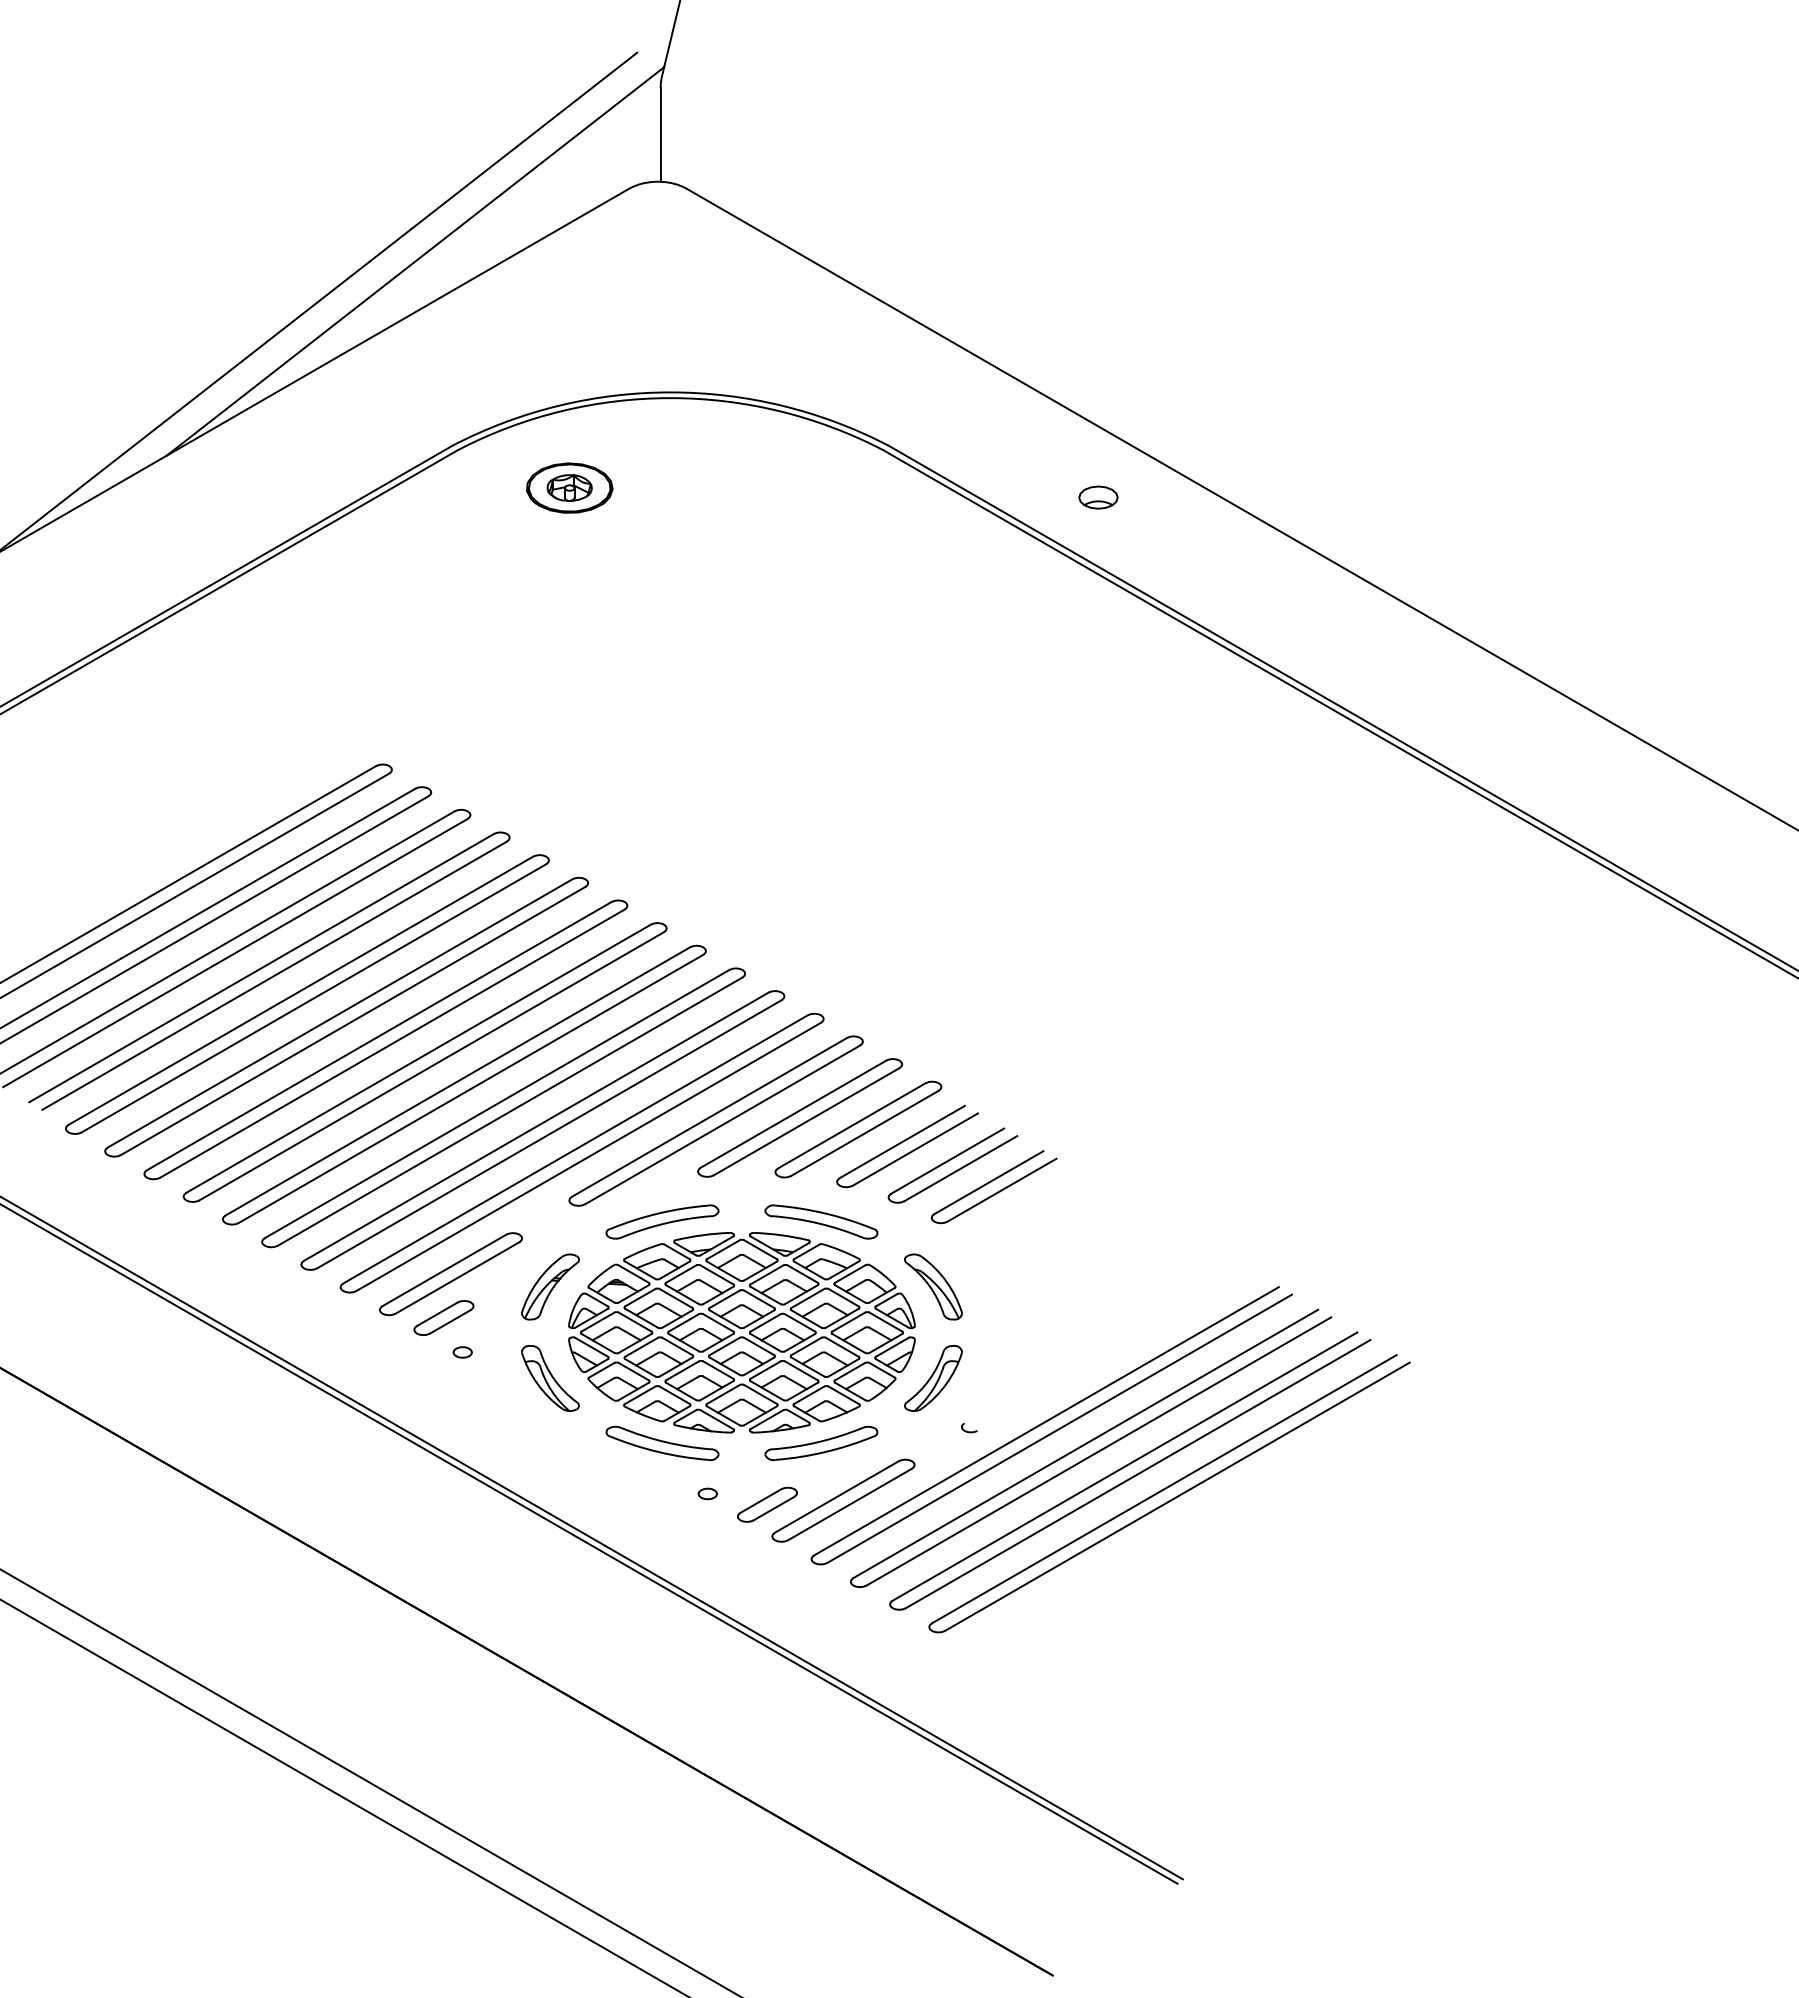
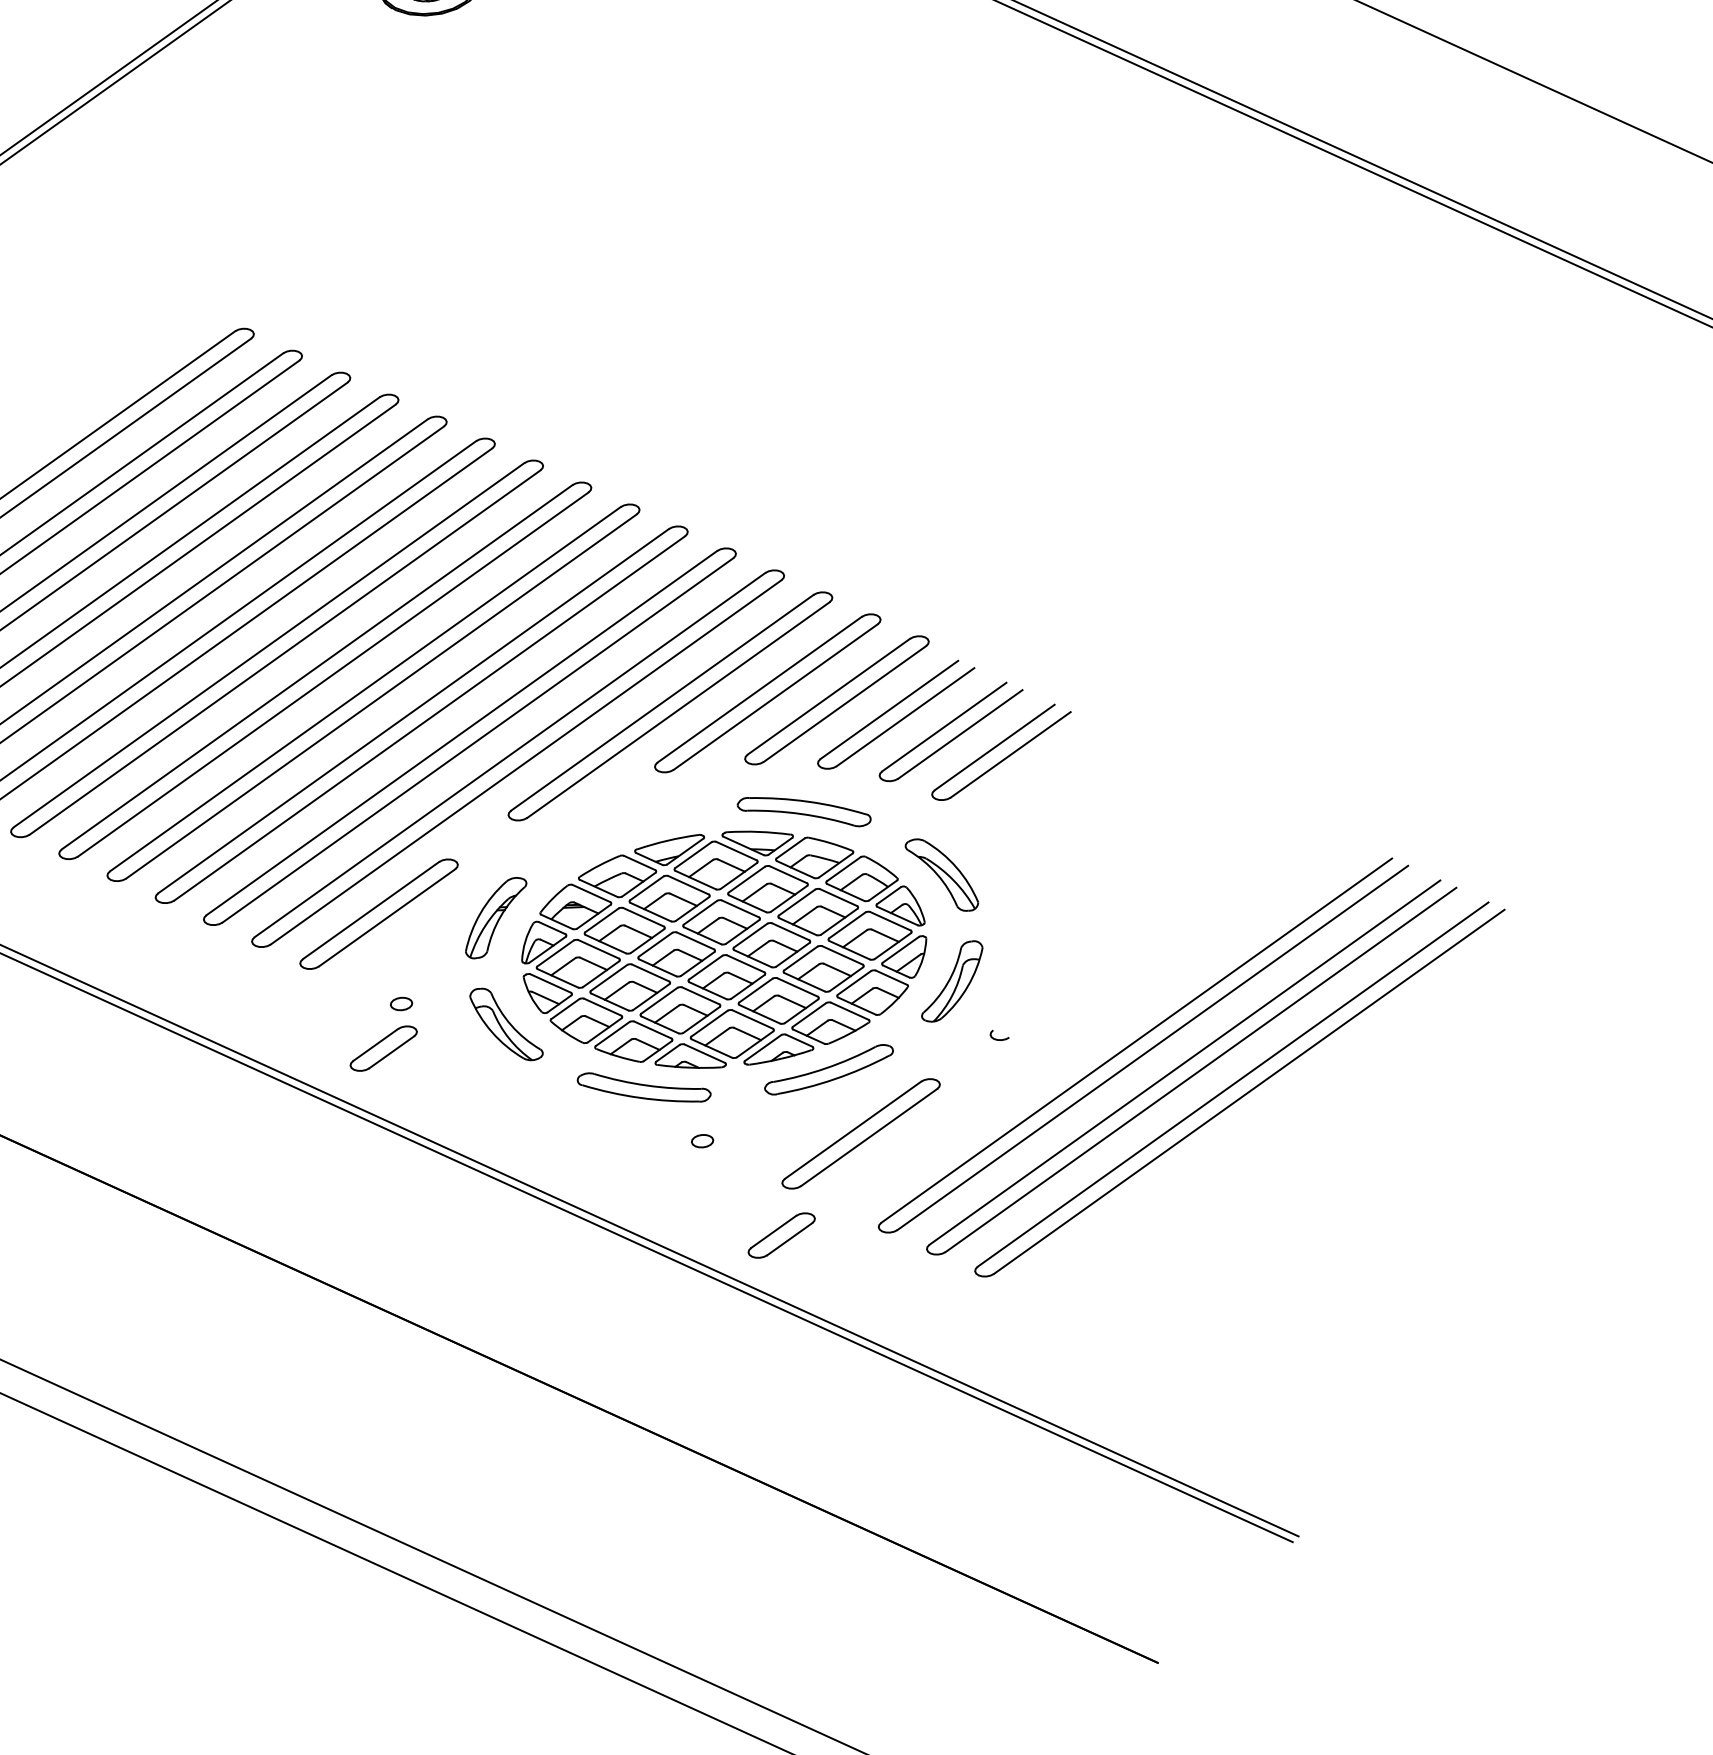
part: (662, 1221) -> (619, 829), removed
part: (443, 1317) -> (383, 1048), moved
part: (1051, 1425) -> (1094, 1023), removed
part: (767, 1504) -> (781, 1235), moved

